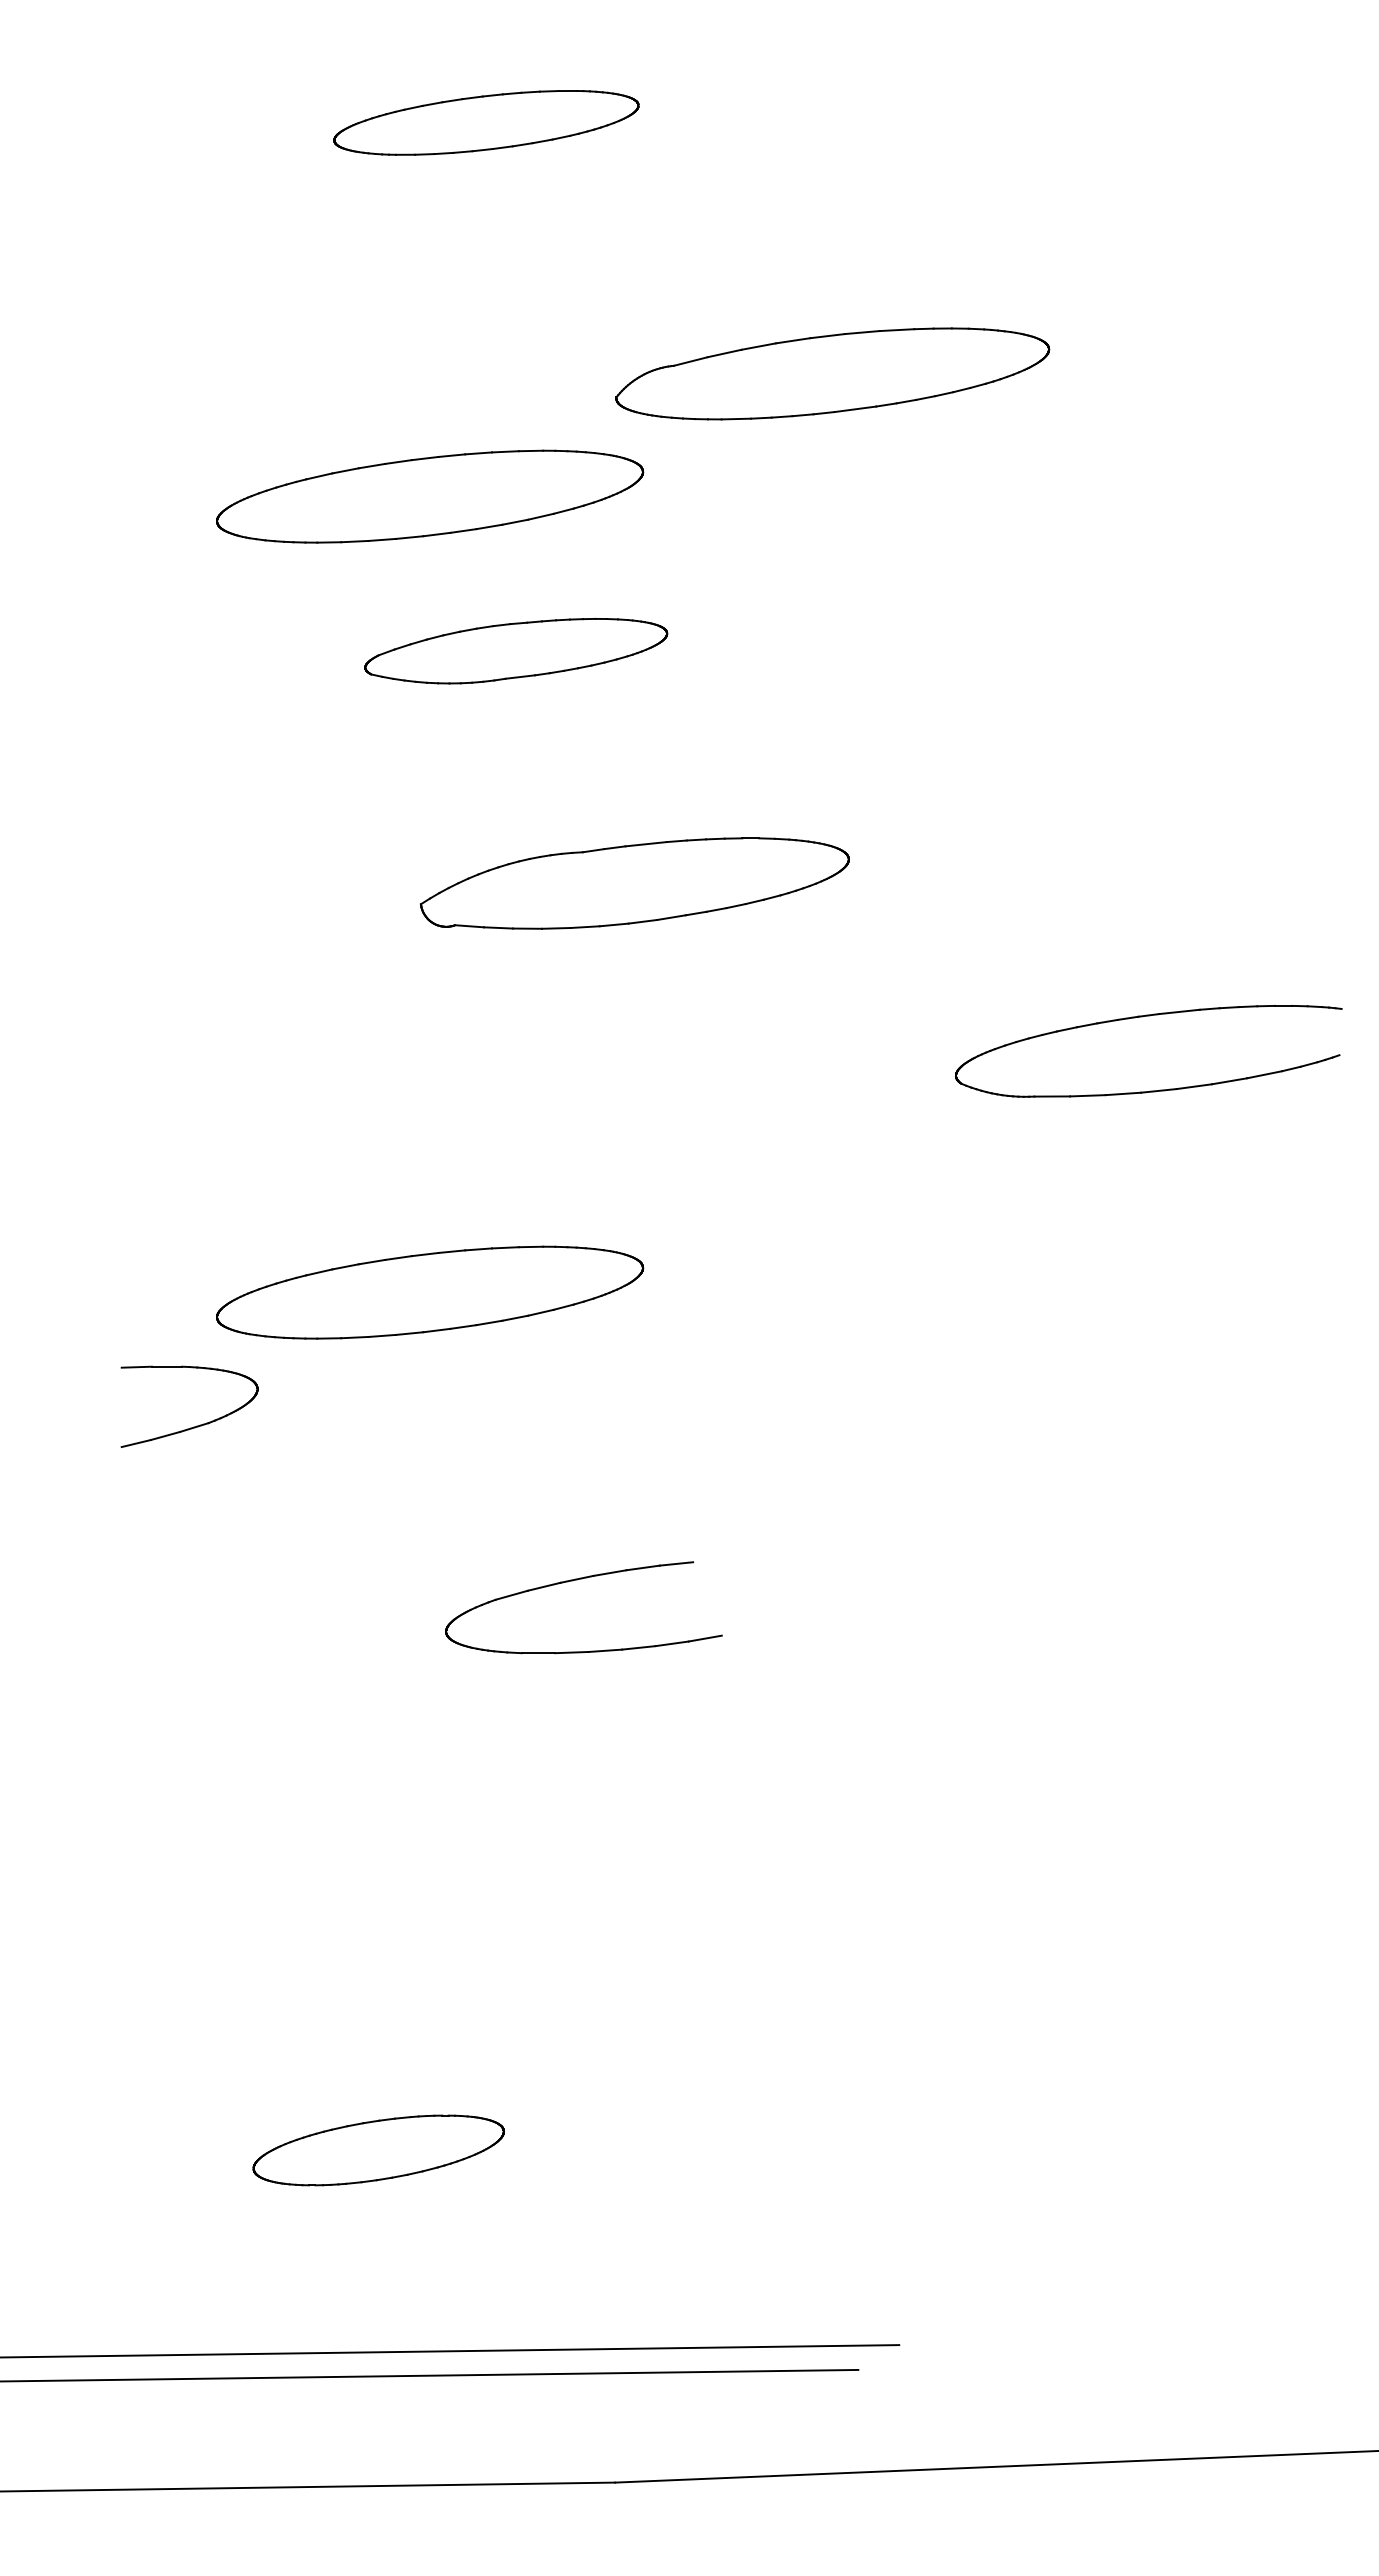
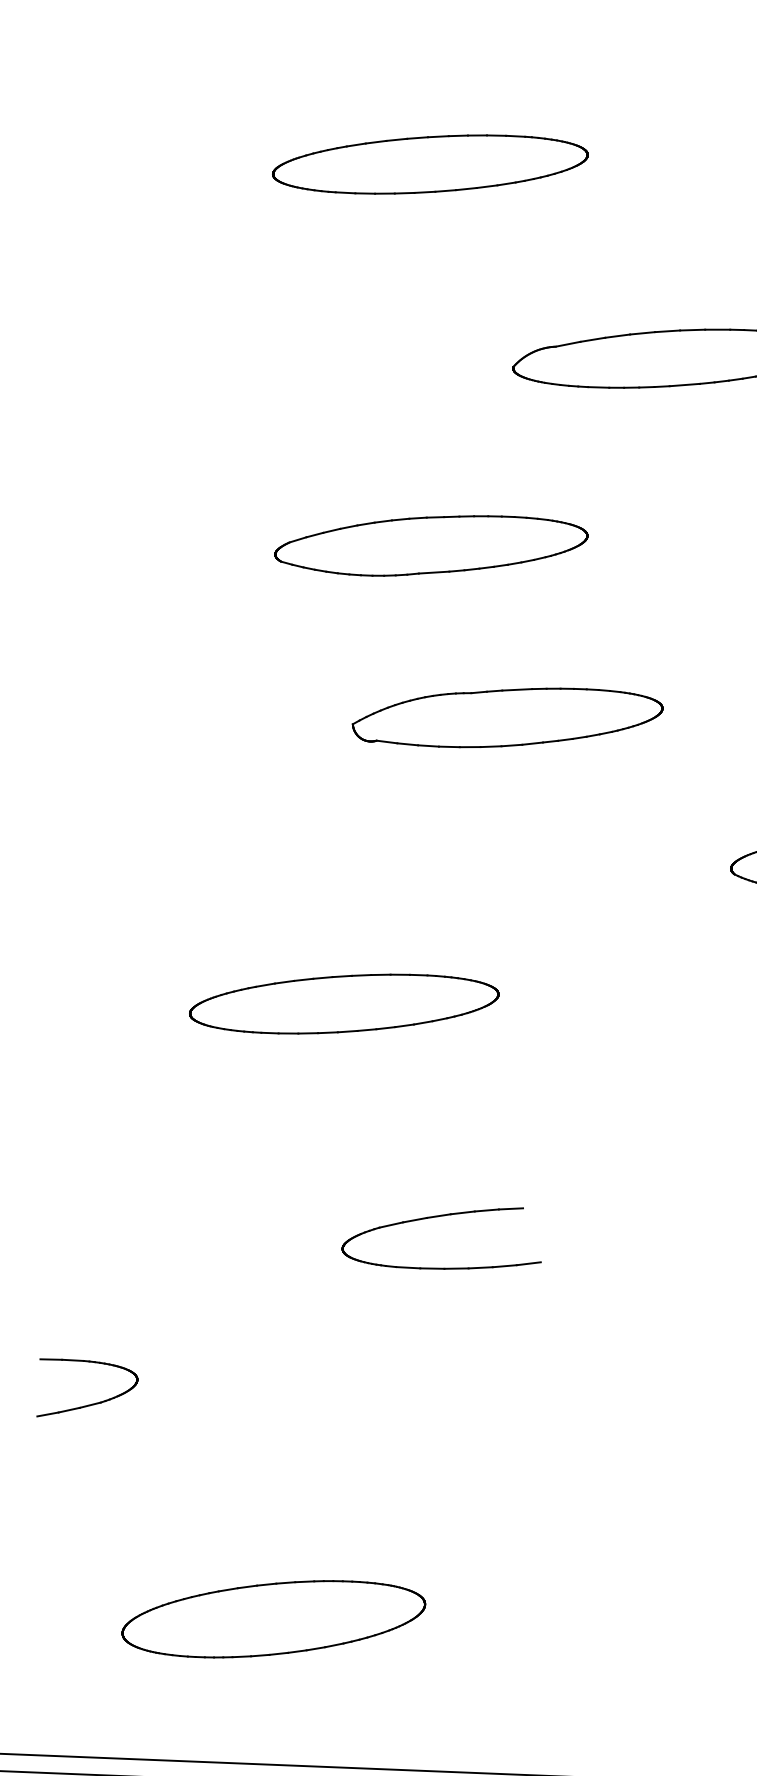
part: (486, 122) -> (430, 164), size x1.43
part: (430, 496) -> (375, 431), removed
part: (515, 651) -> (430, 546), size x1.43
part: (196, 1425) -> (92, 1403), moved
part: (378, 2150) -> (273, 1619), size x1.67

